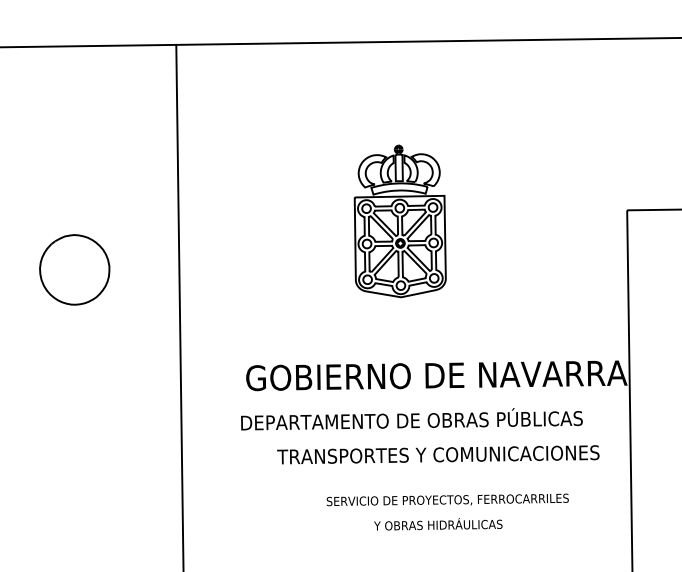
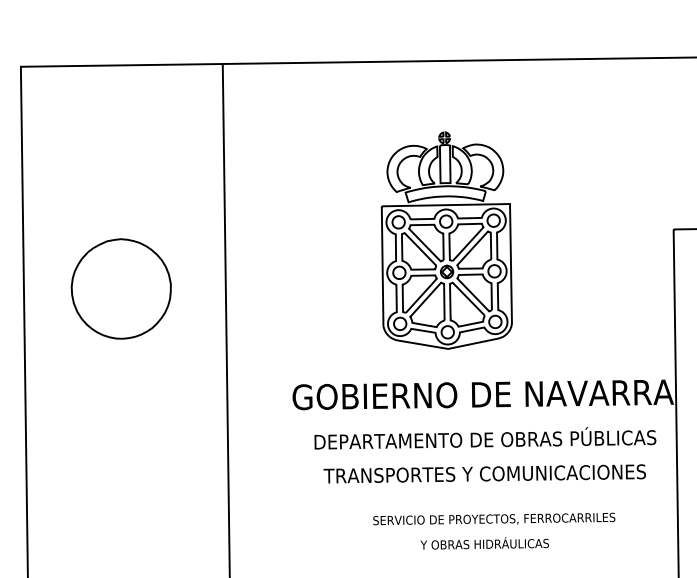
part: (400, 221) -> (446, 240), size x1.43
part: (74, 269) -> (120, 288), size x1.43
text: (412, 419) -> (485, 438), moved

